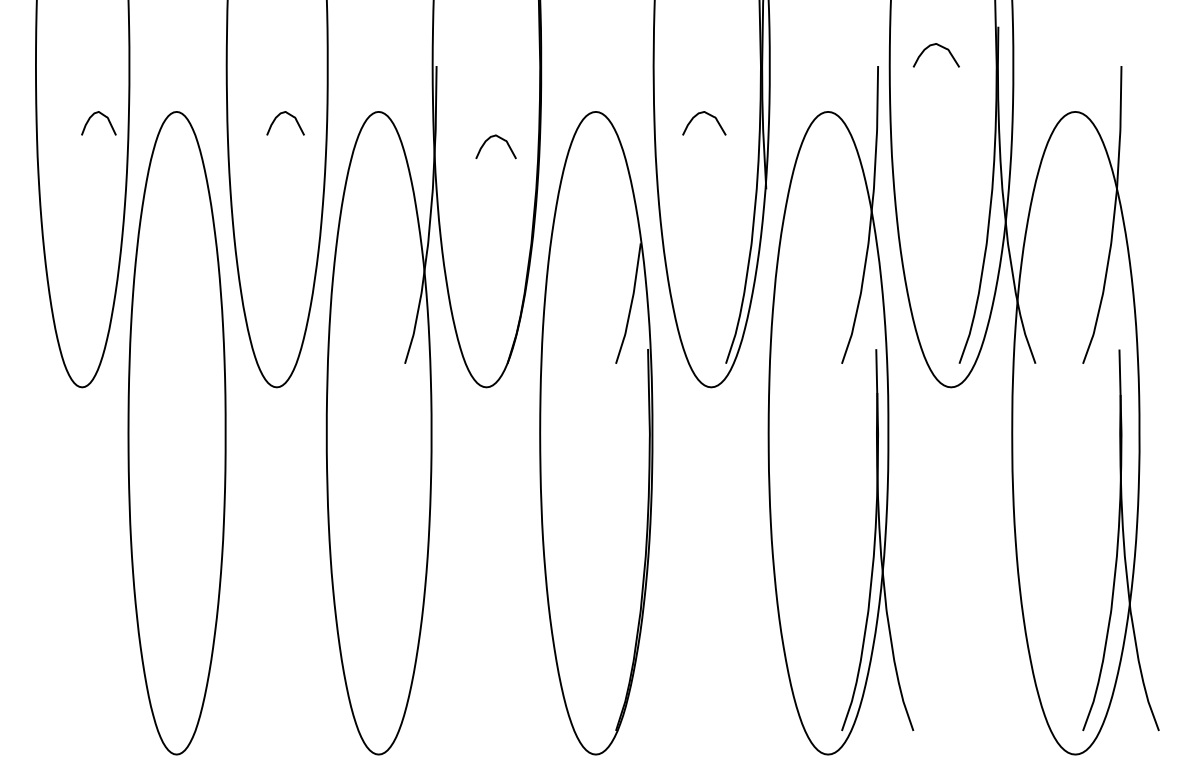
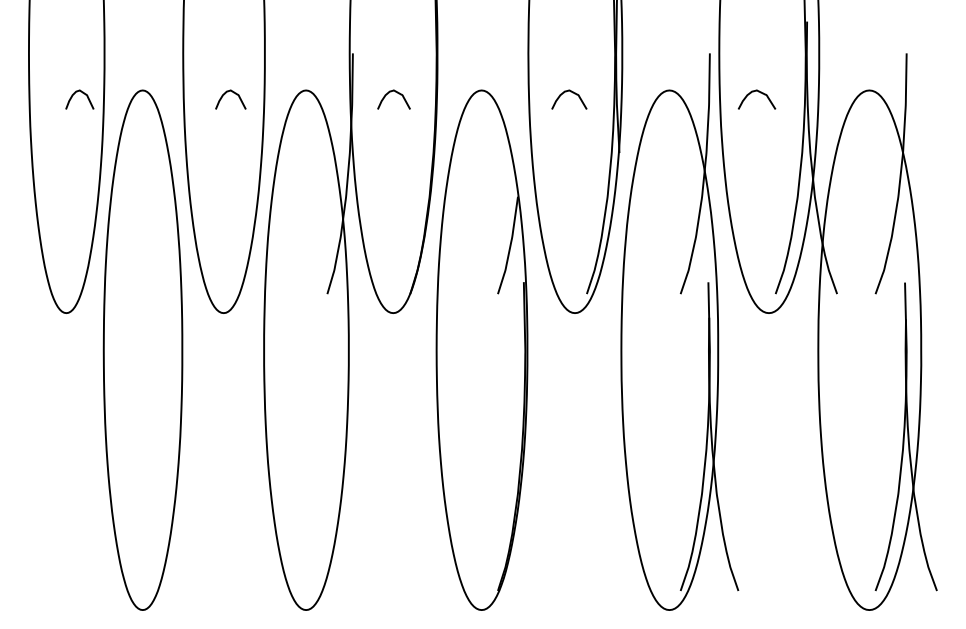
curve: (940, 47) -> (760, 93), moved
curve: (501, 140) -> (398, 94), moved

